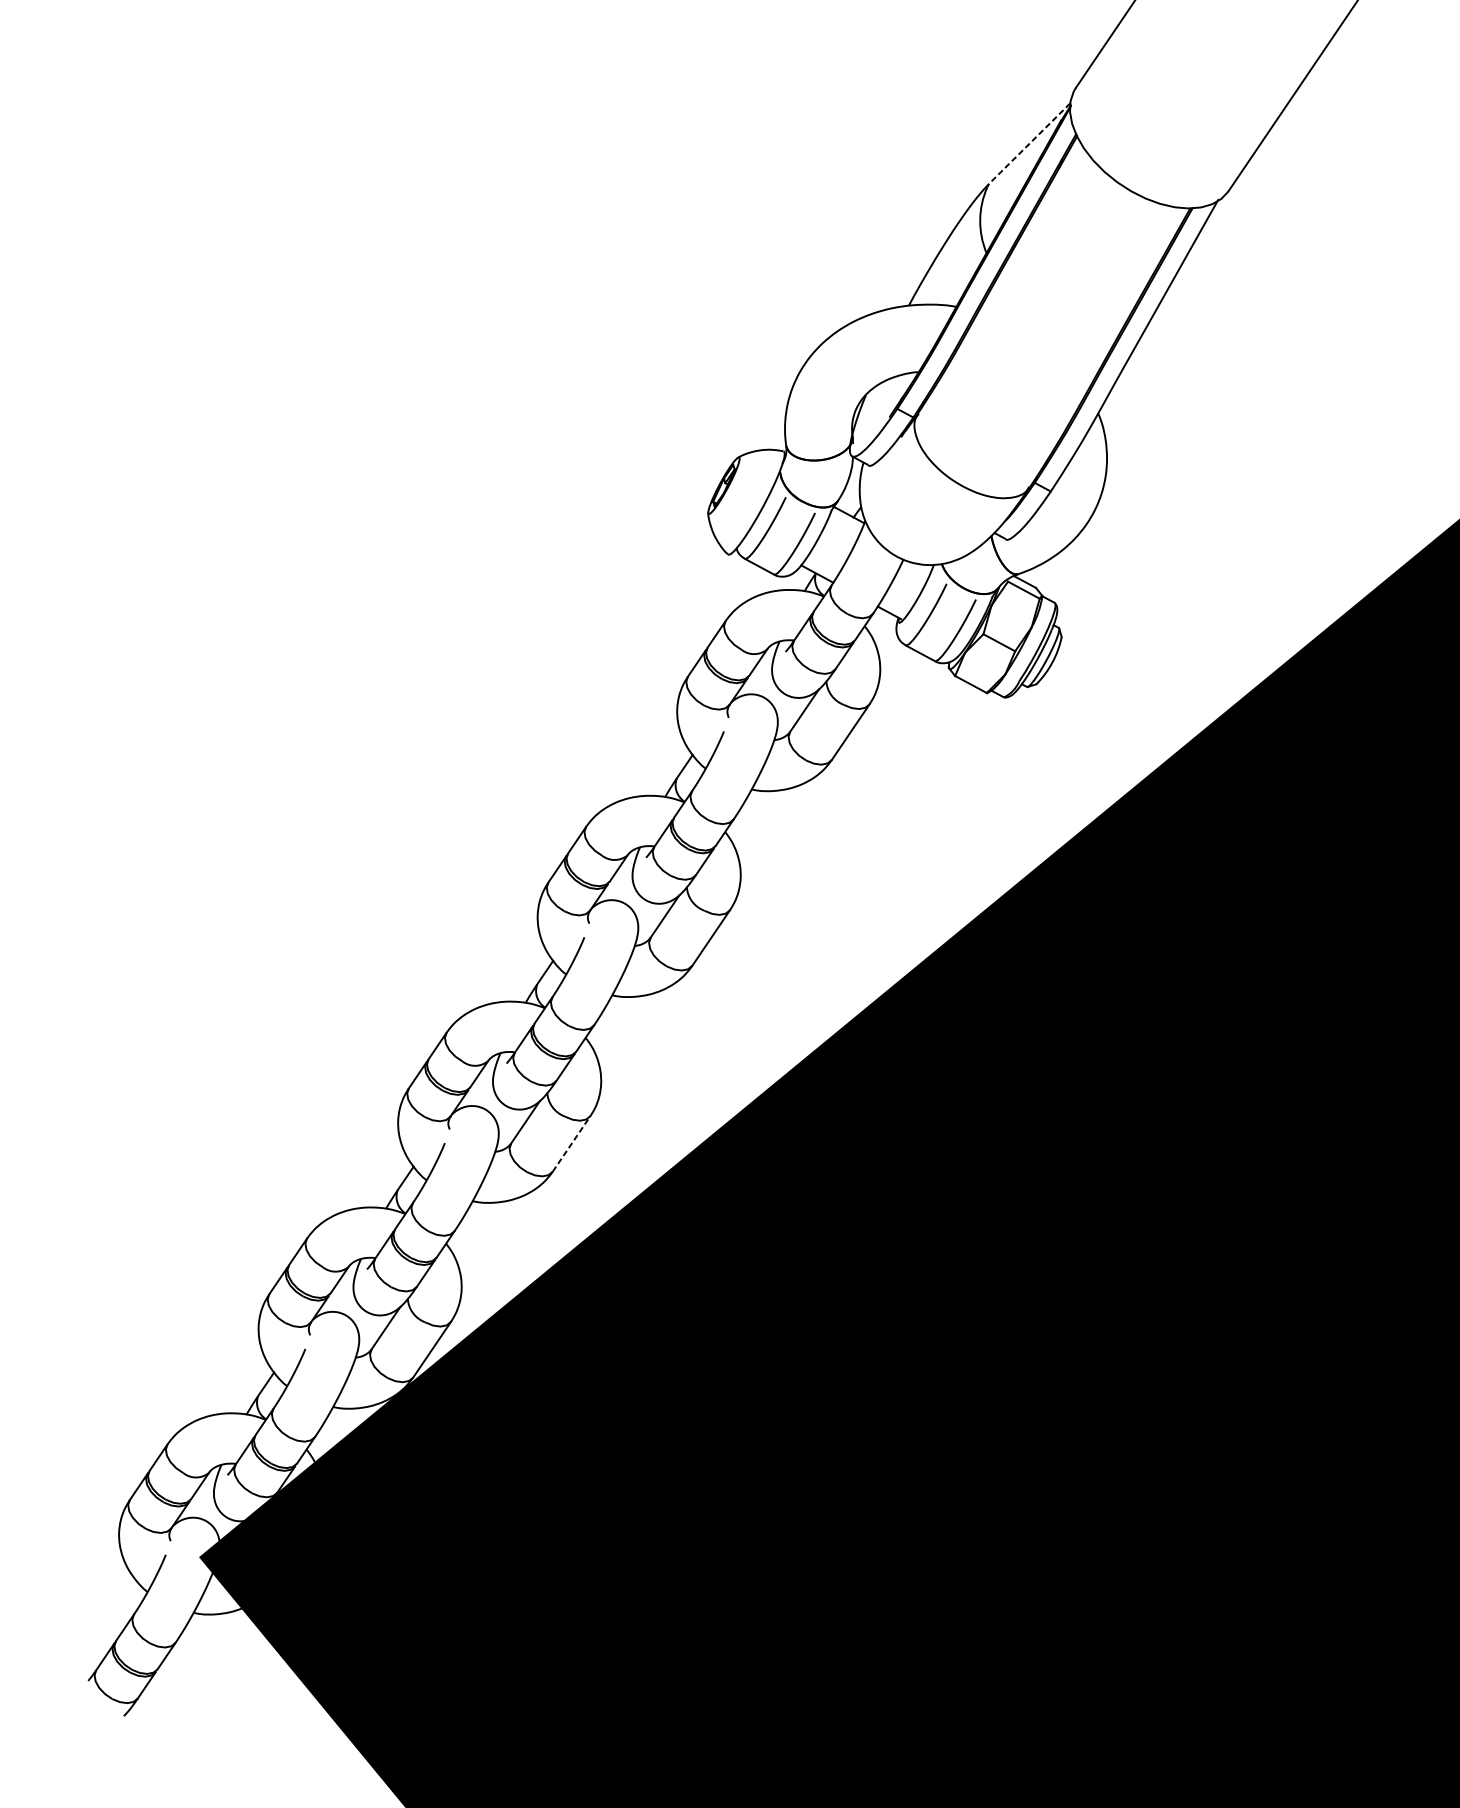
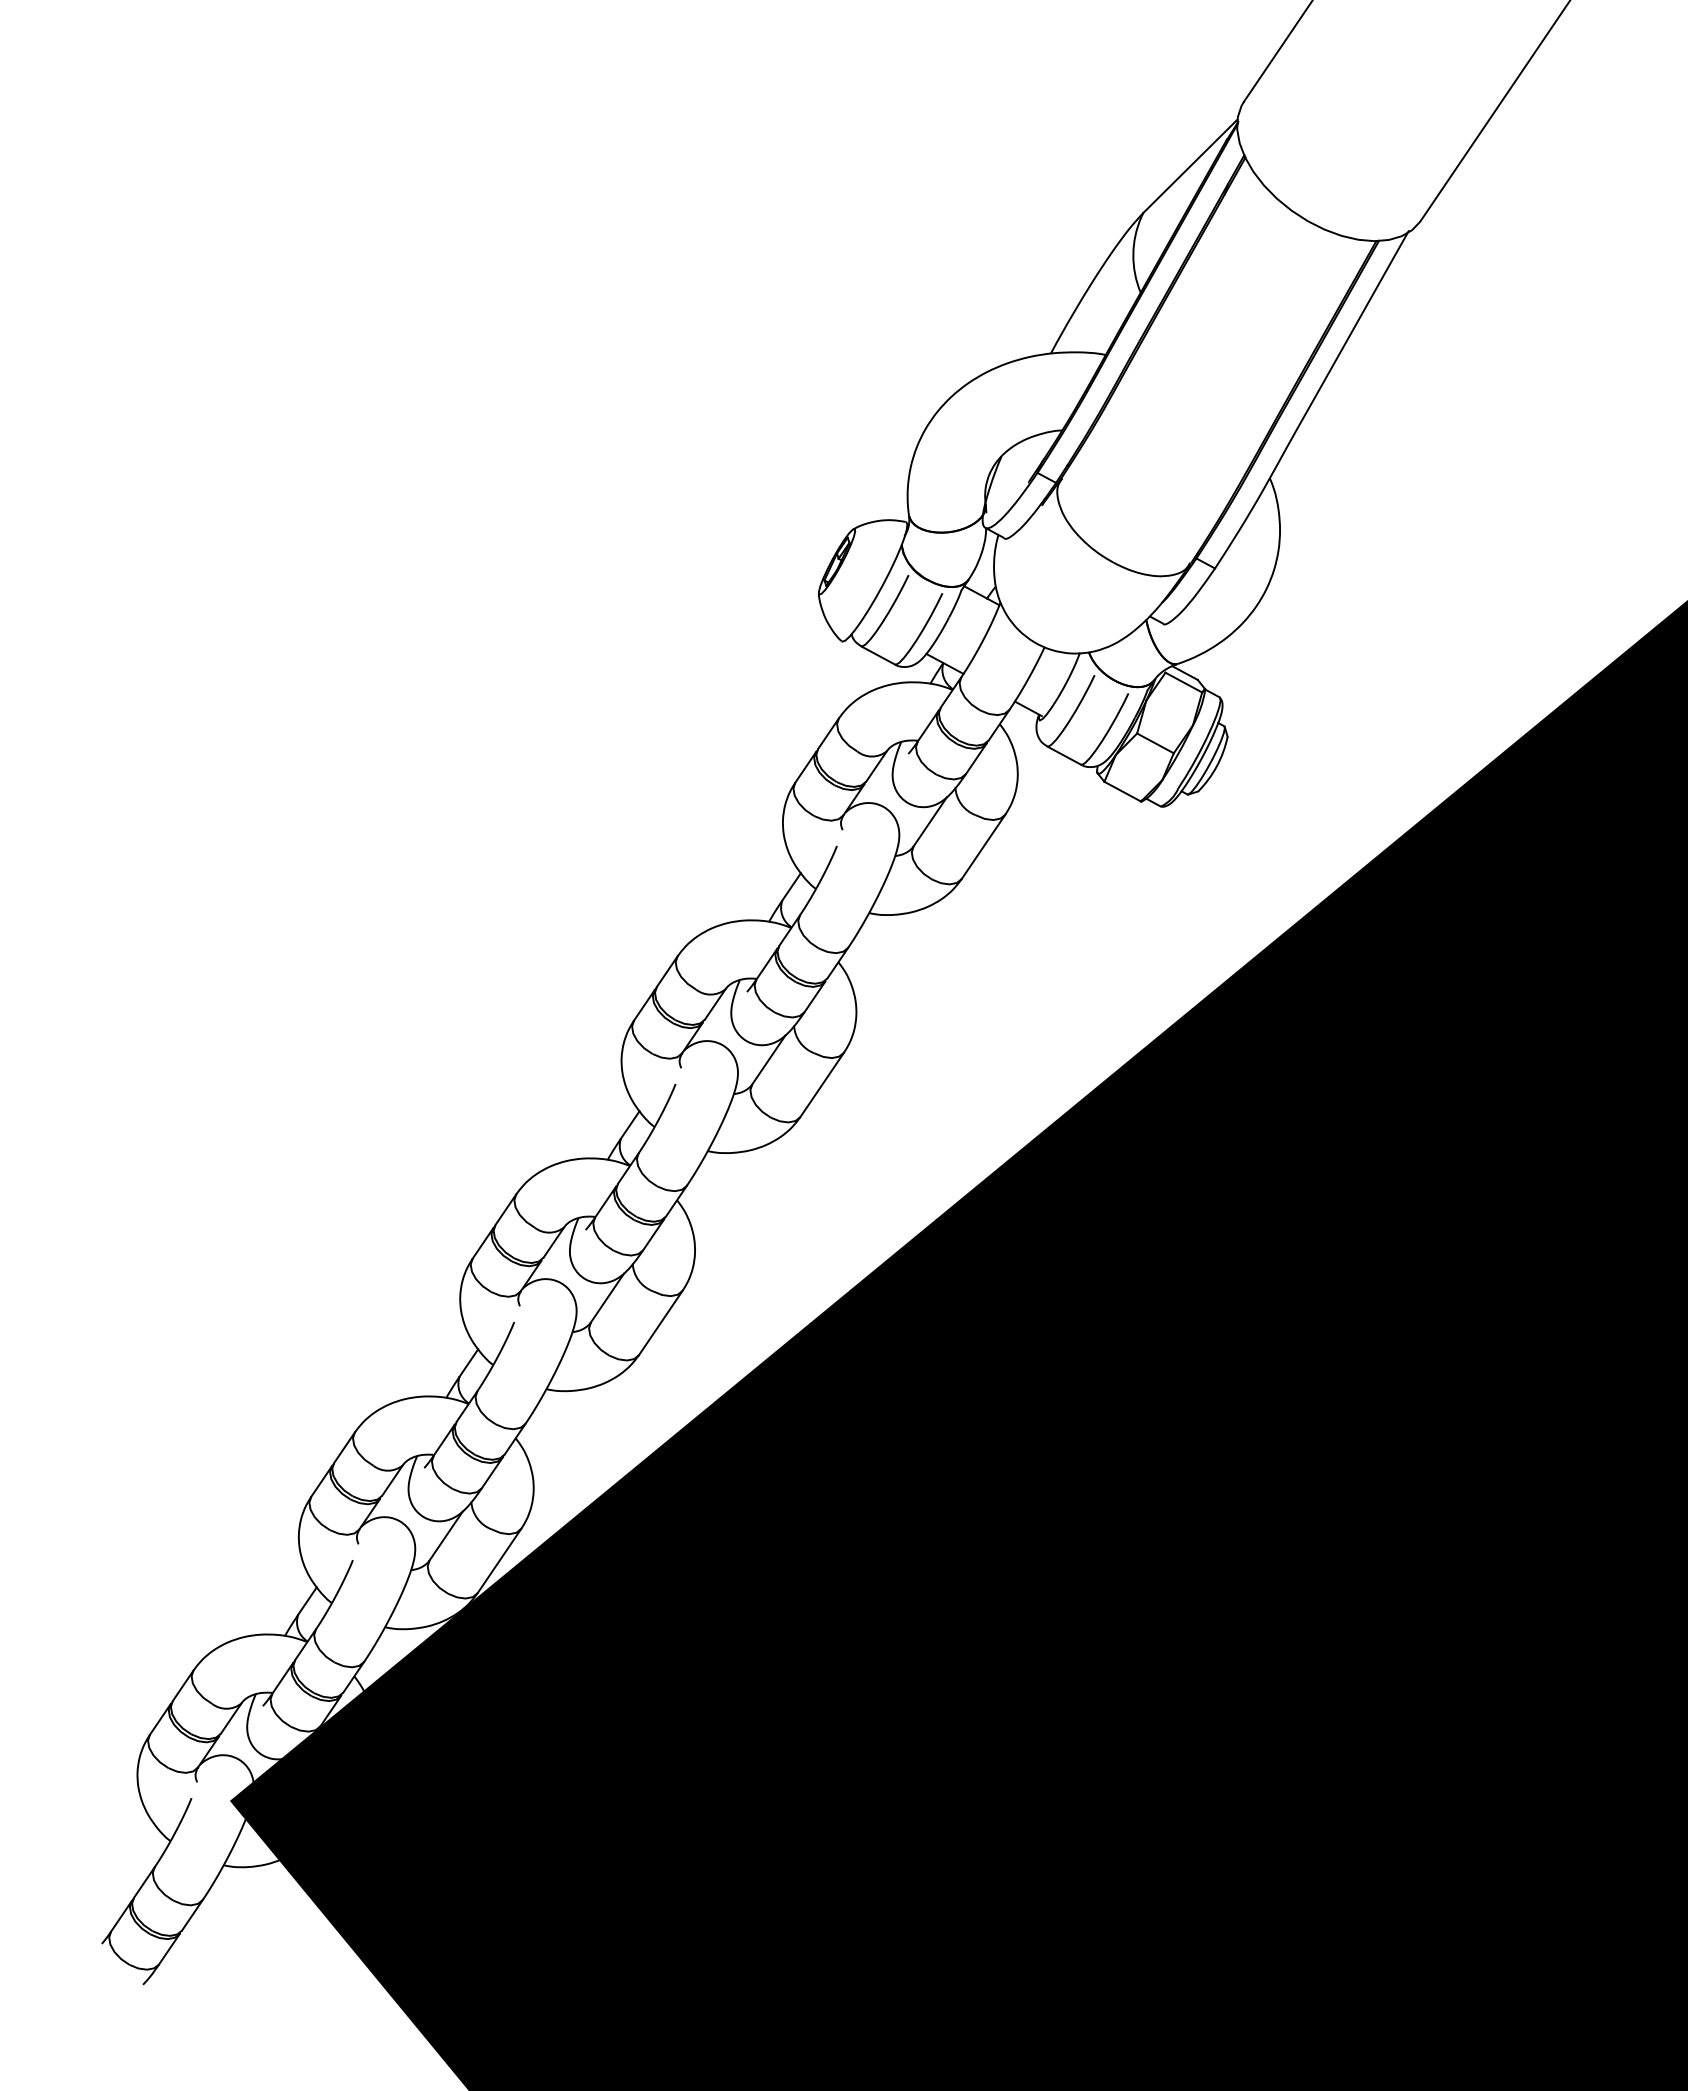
line: (1029, 143) -> (1190, 166), dashed -> solid
line: (571, 1143) -> (660, 1322), dashed -> solid

